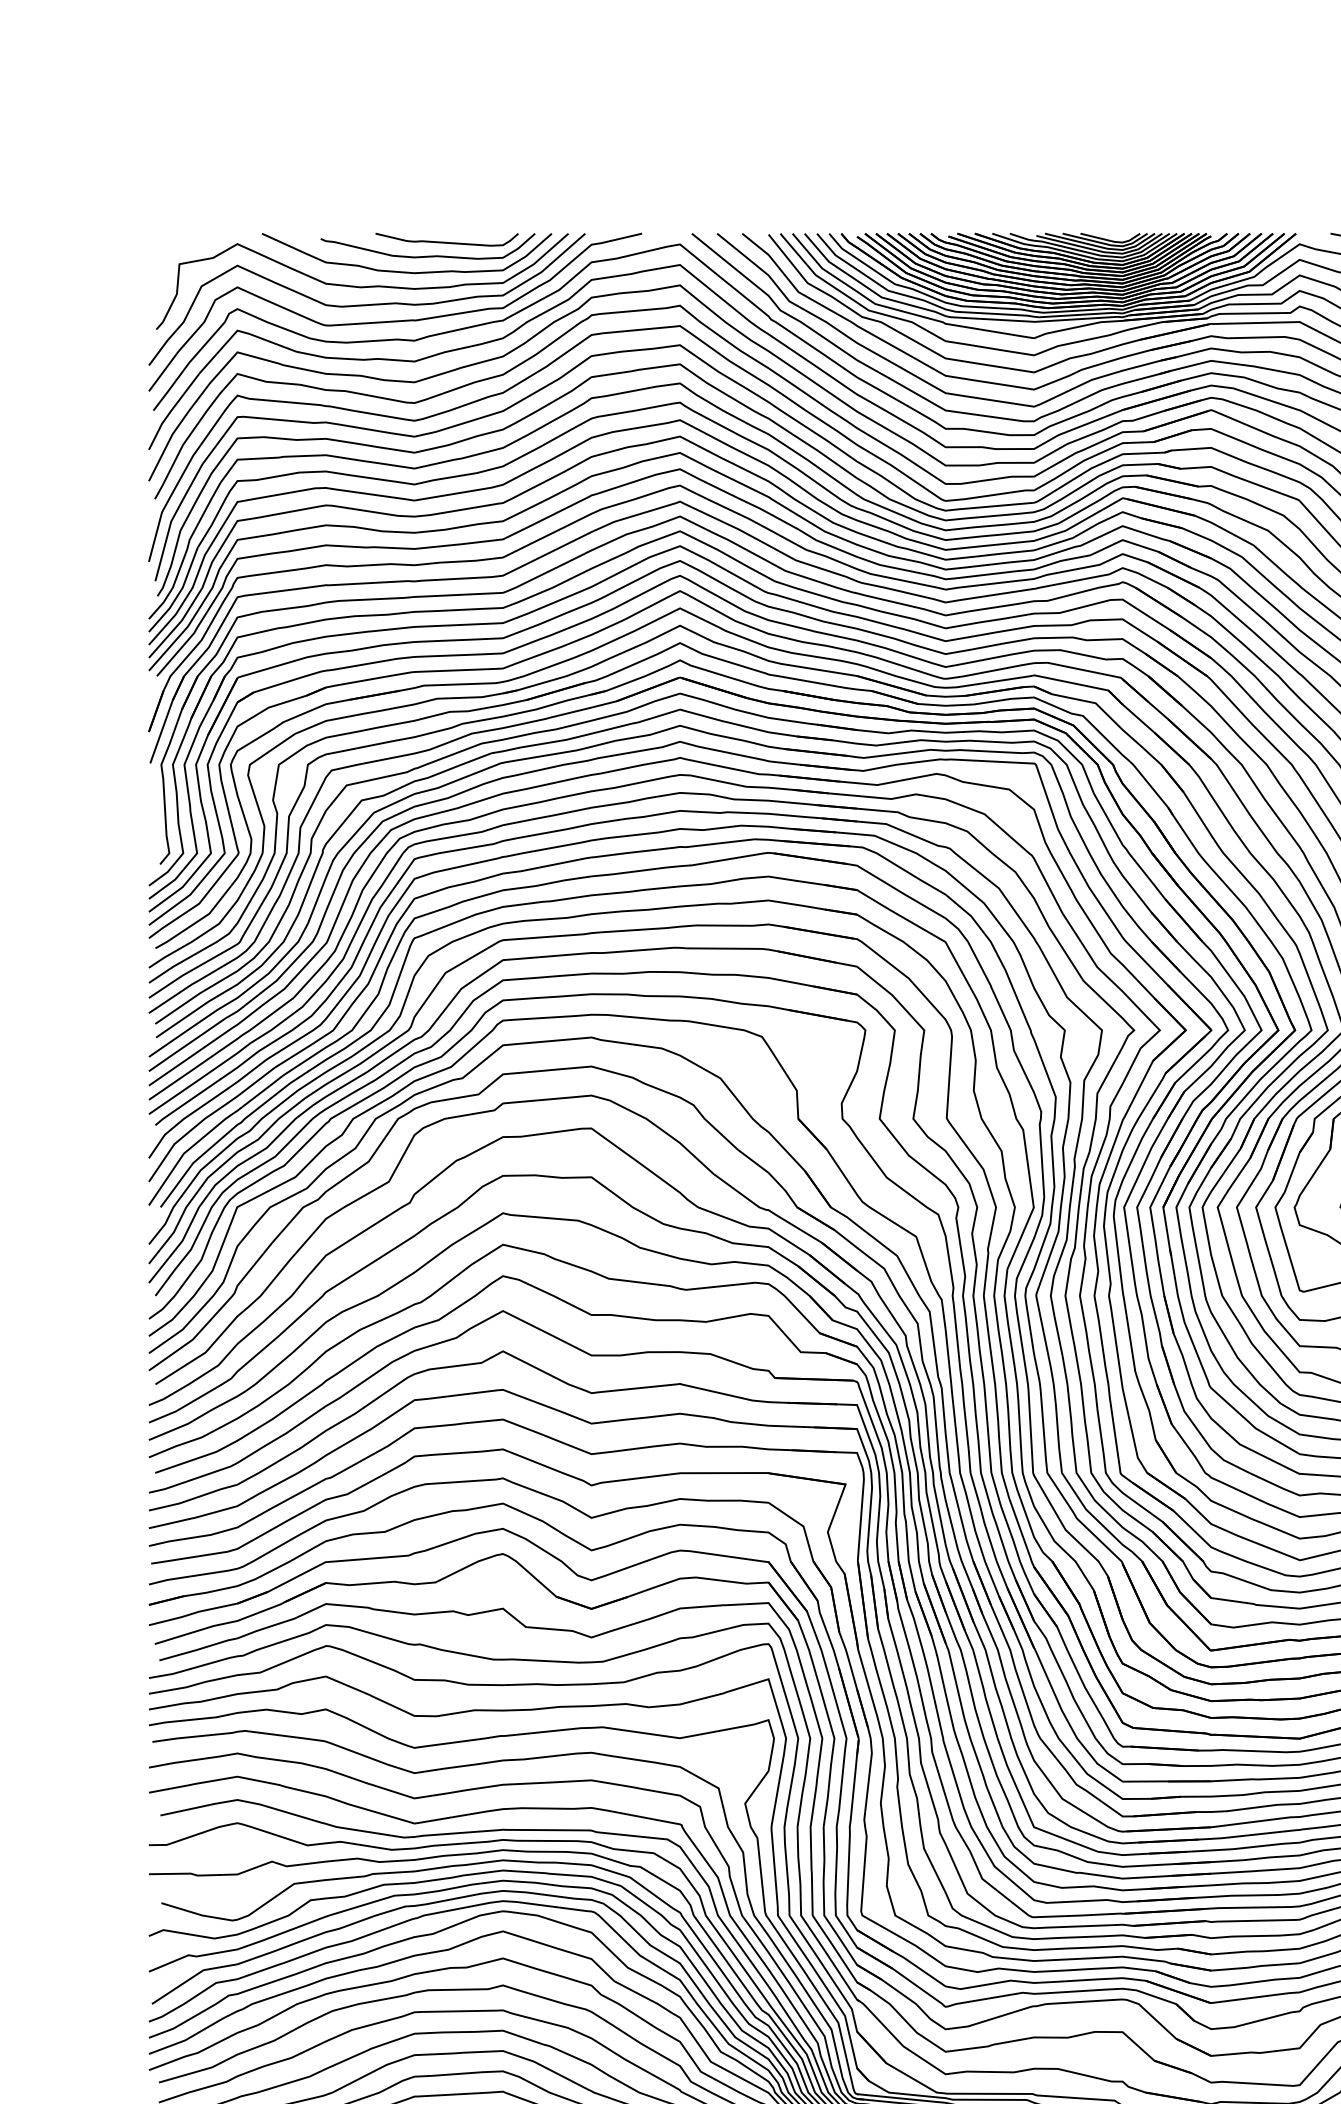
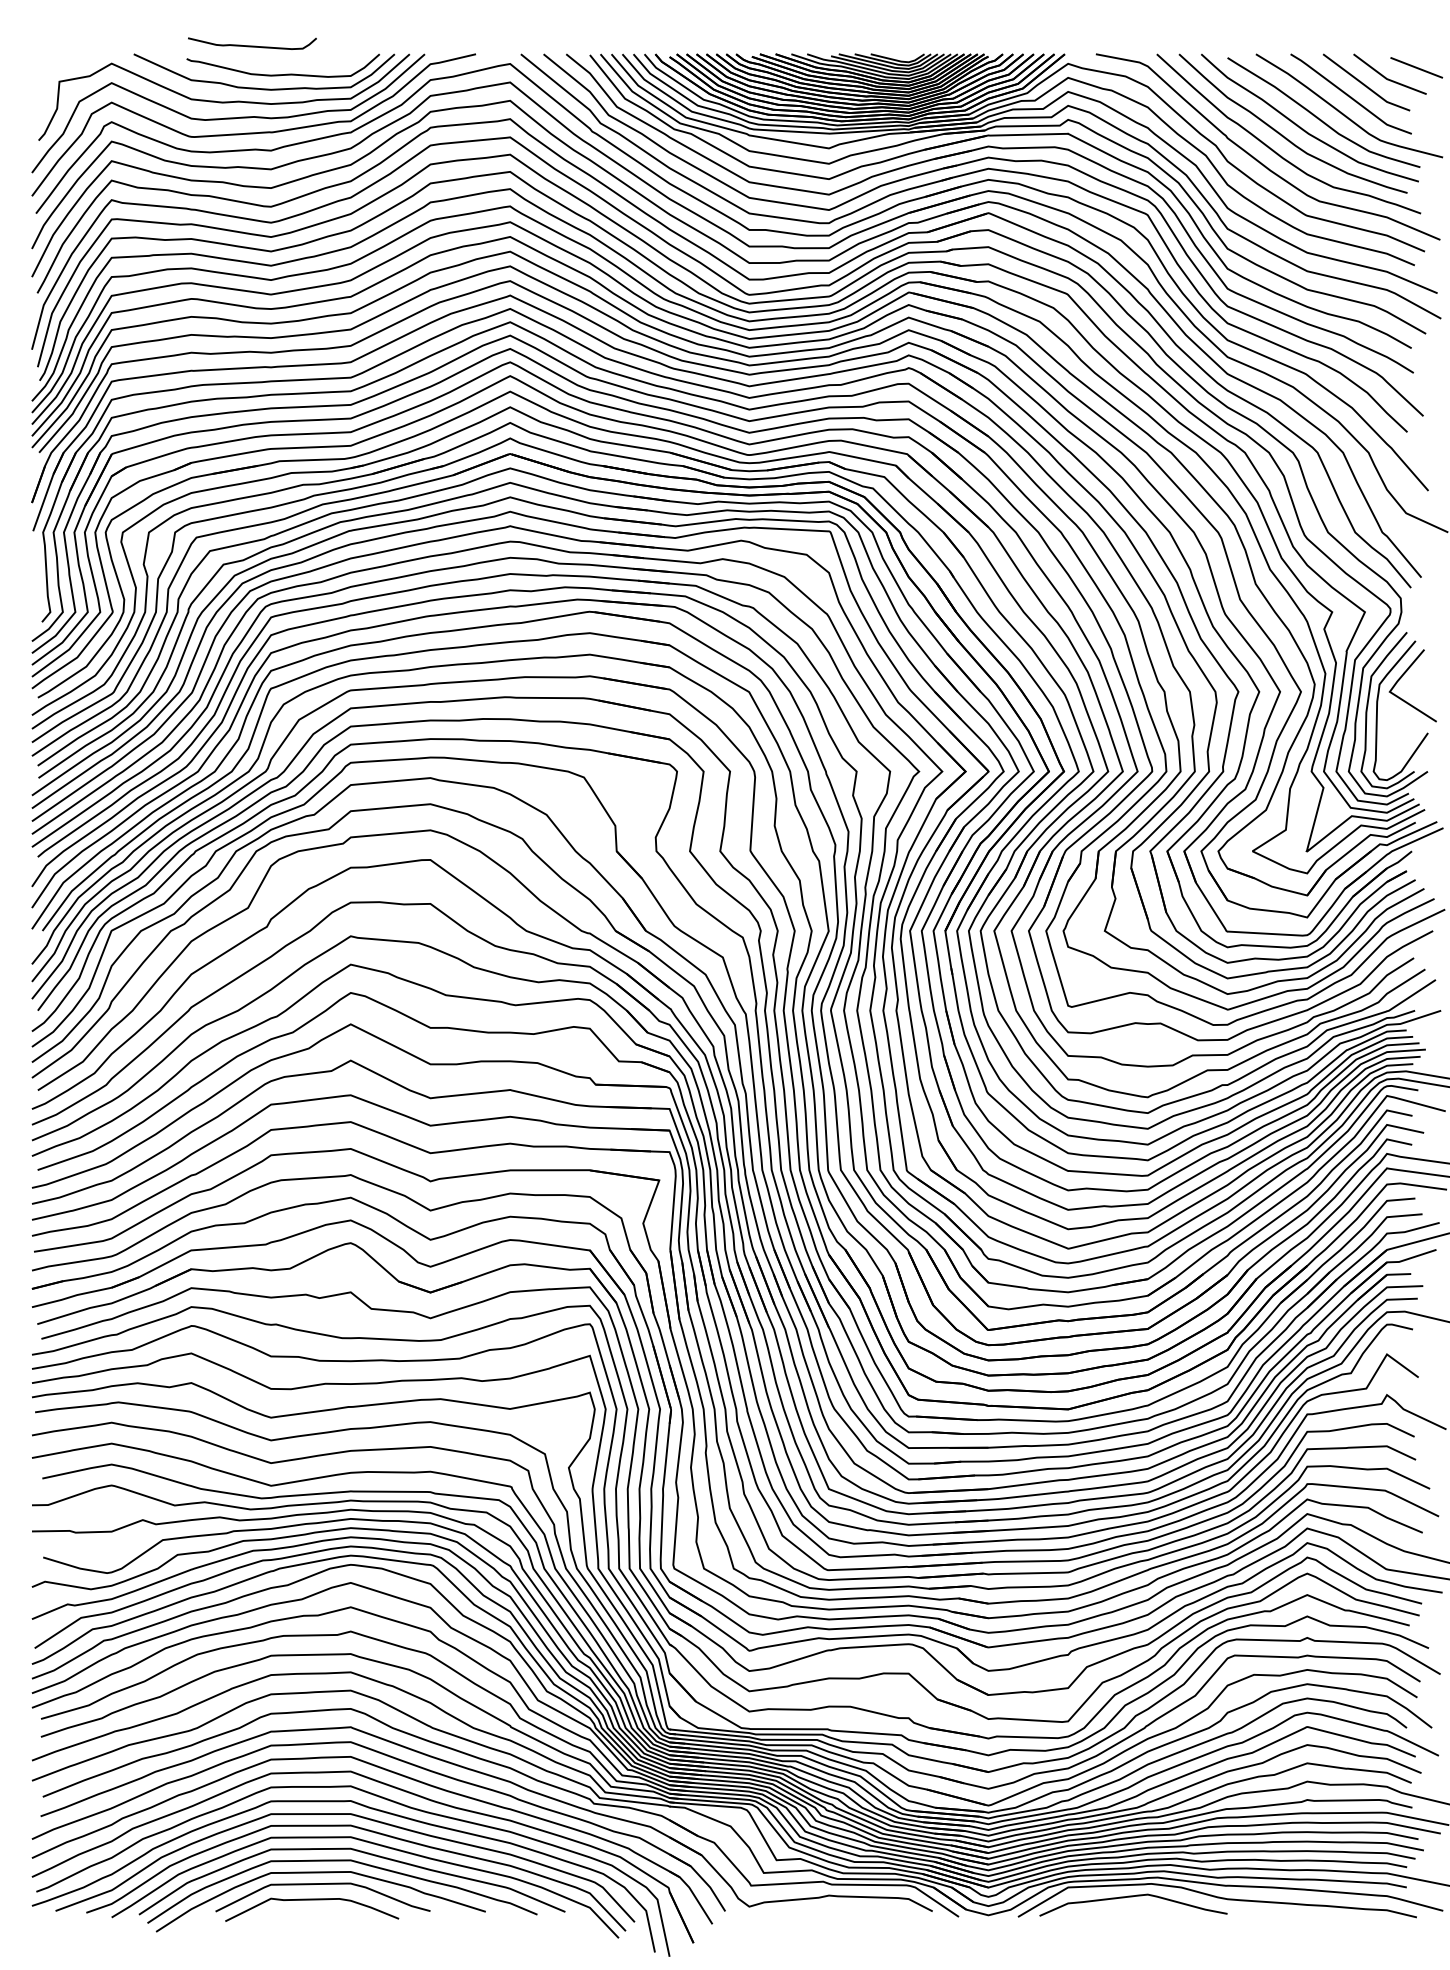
curve: (447, 241) -> (252, 45), moved

